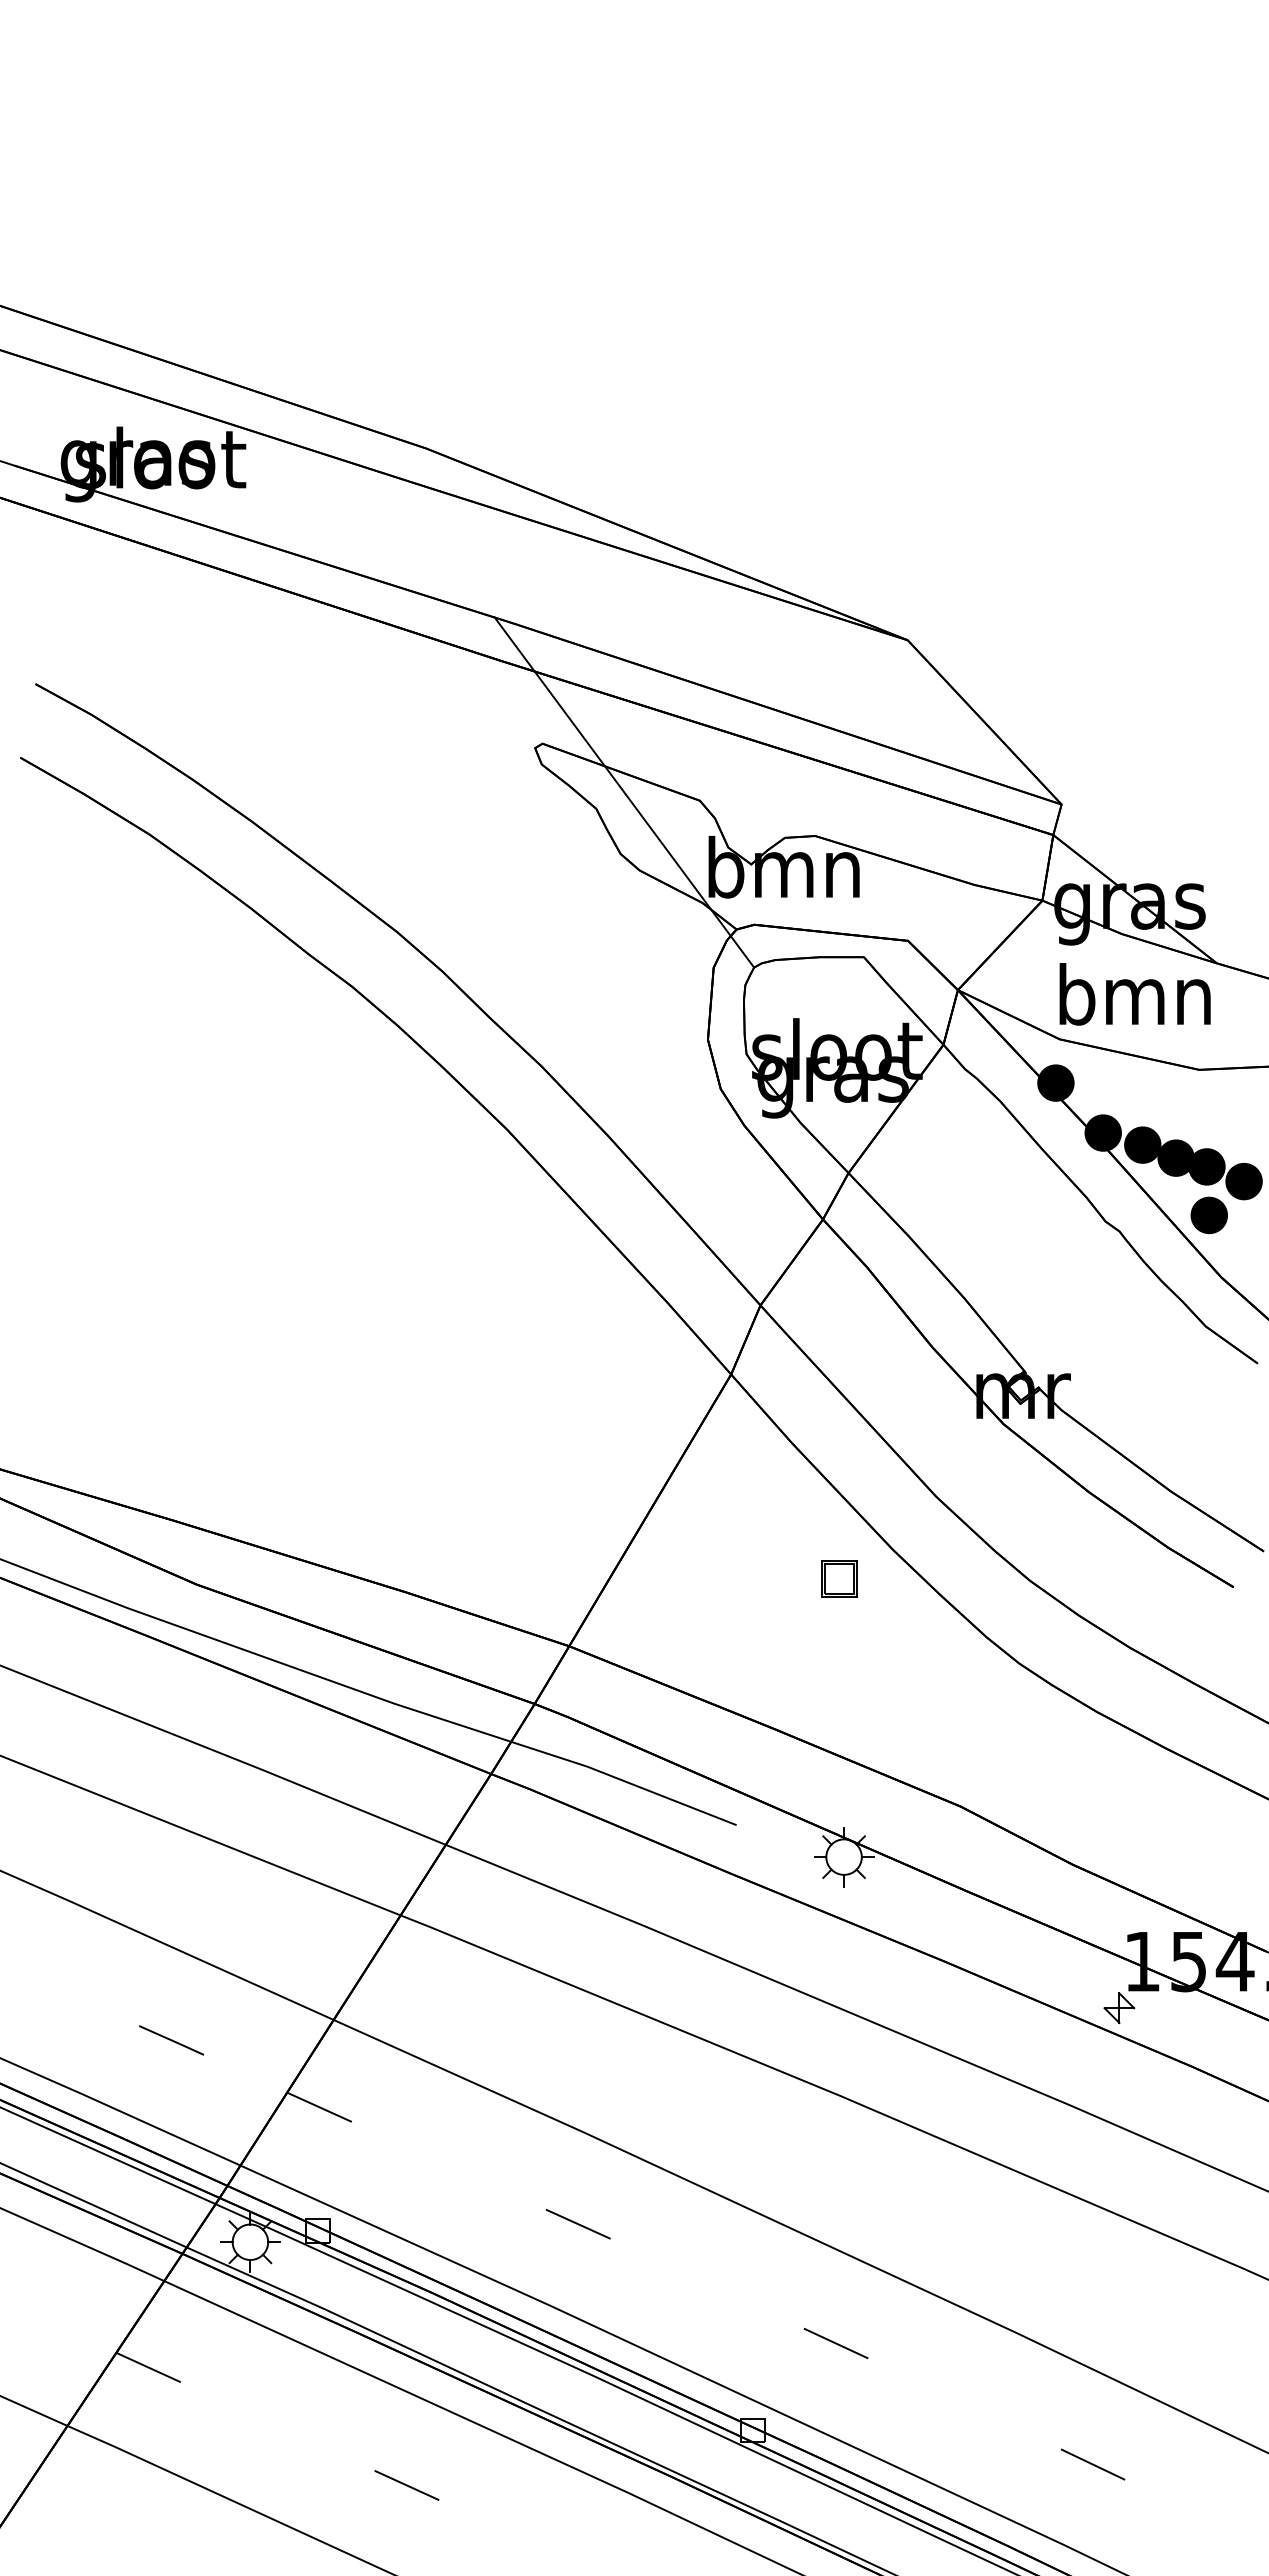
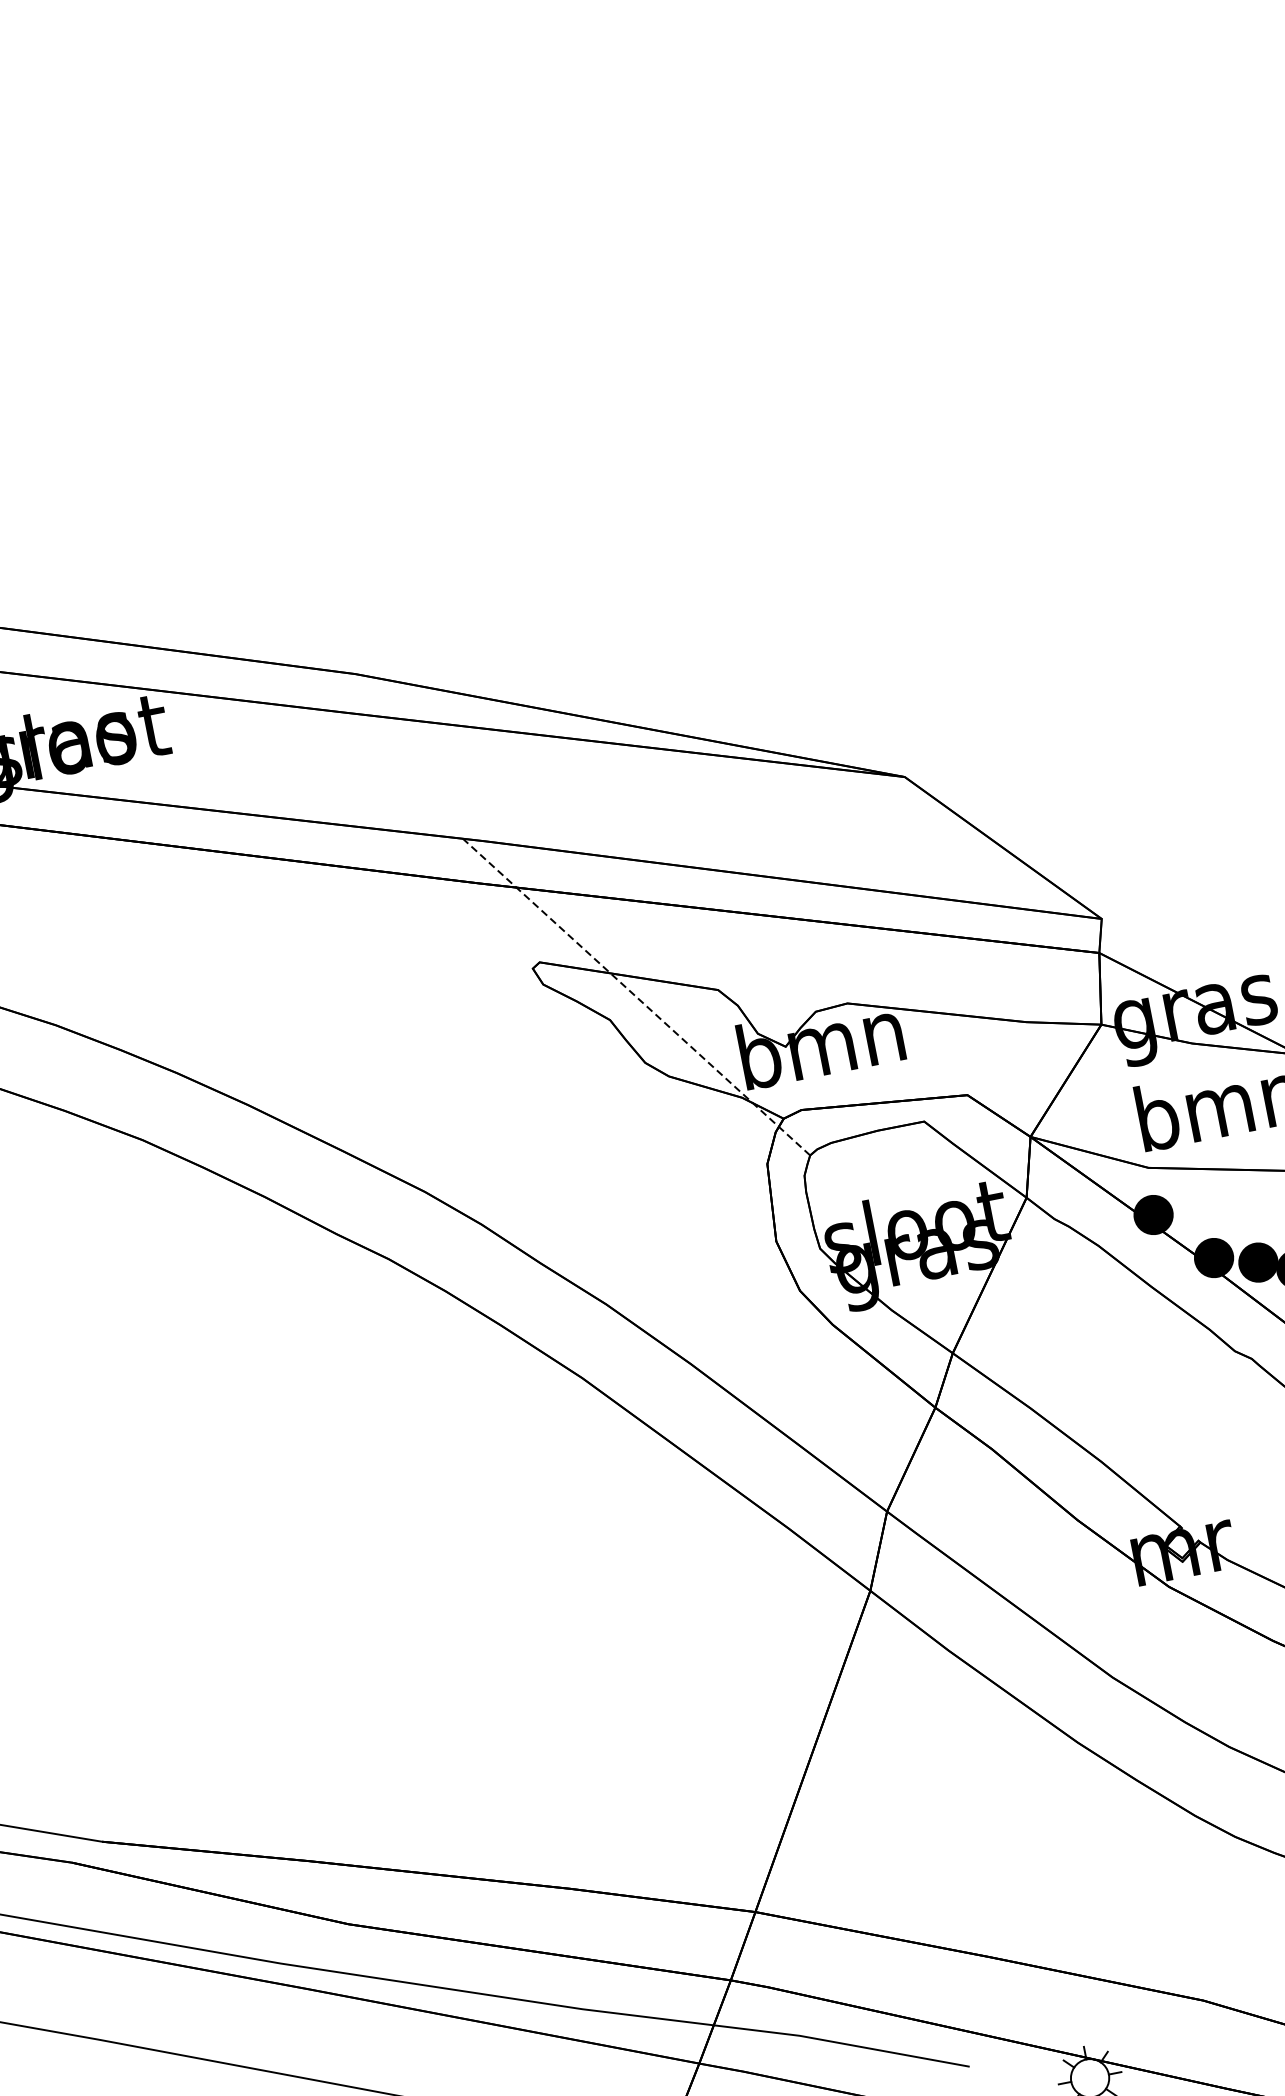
line: (624, 792) -> (636, 996), solid -> dashed
part: (839, 1578) -> (1027, 1784), removed

